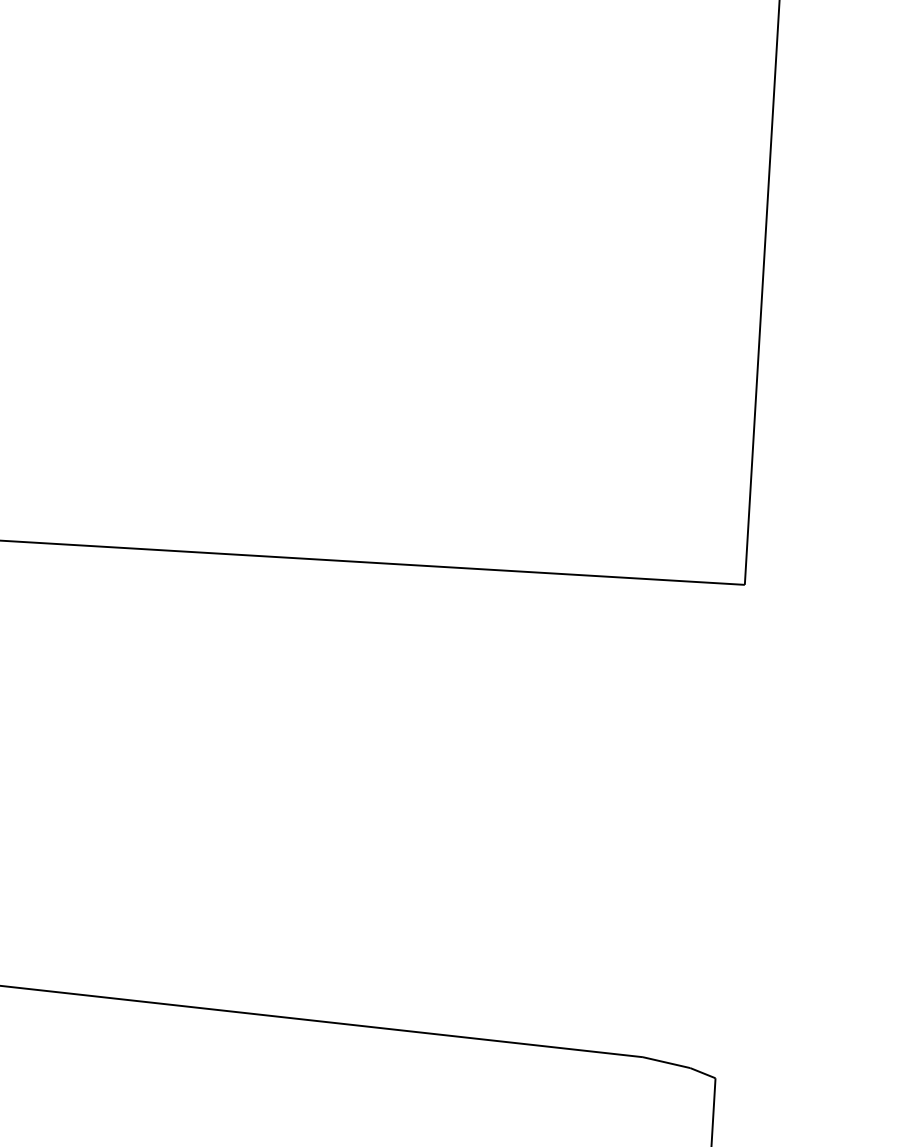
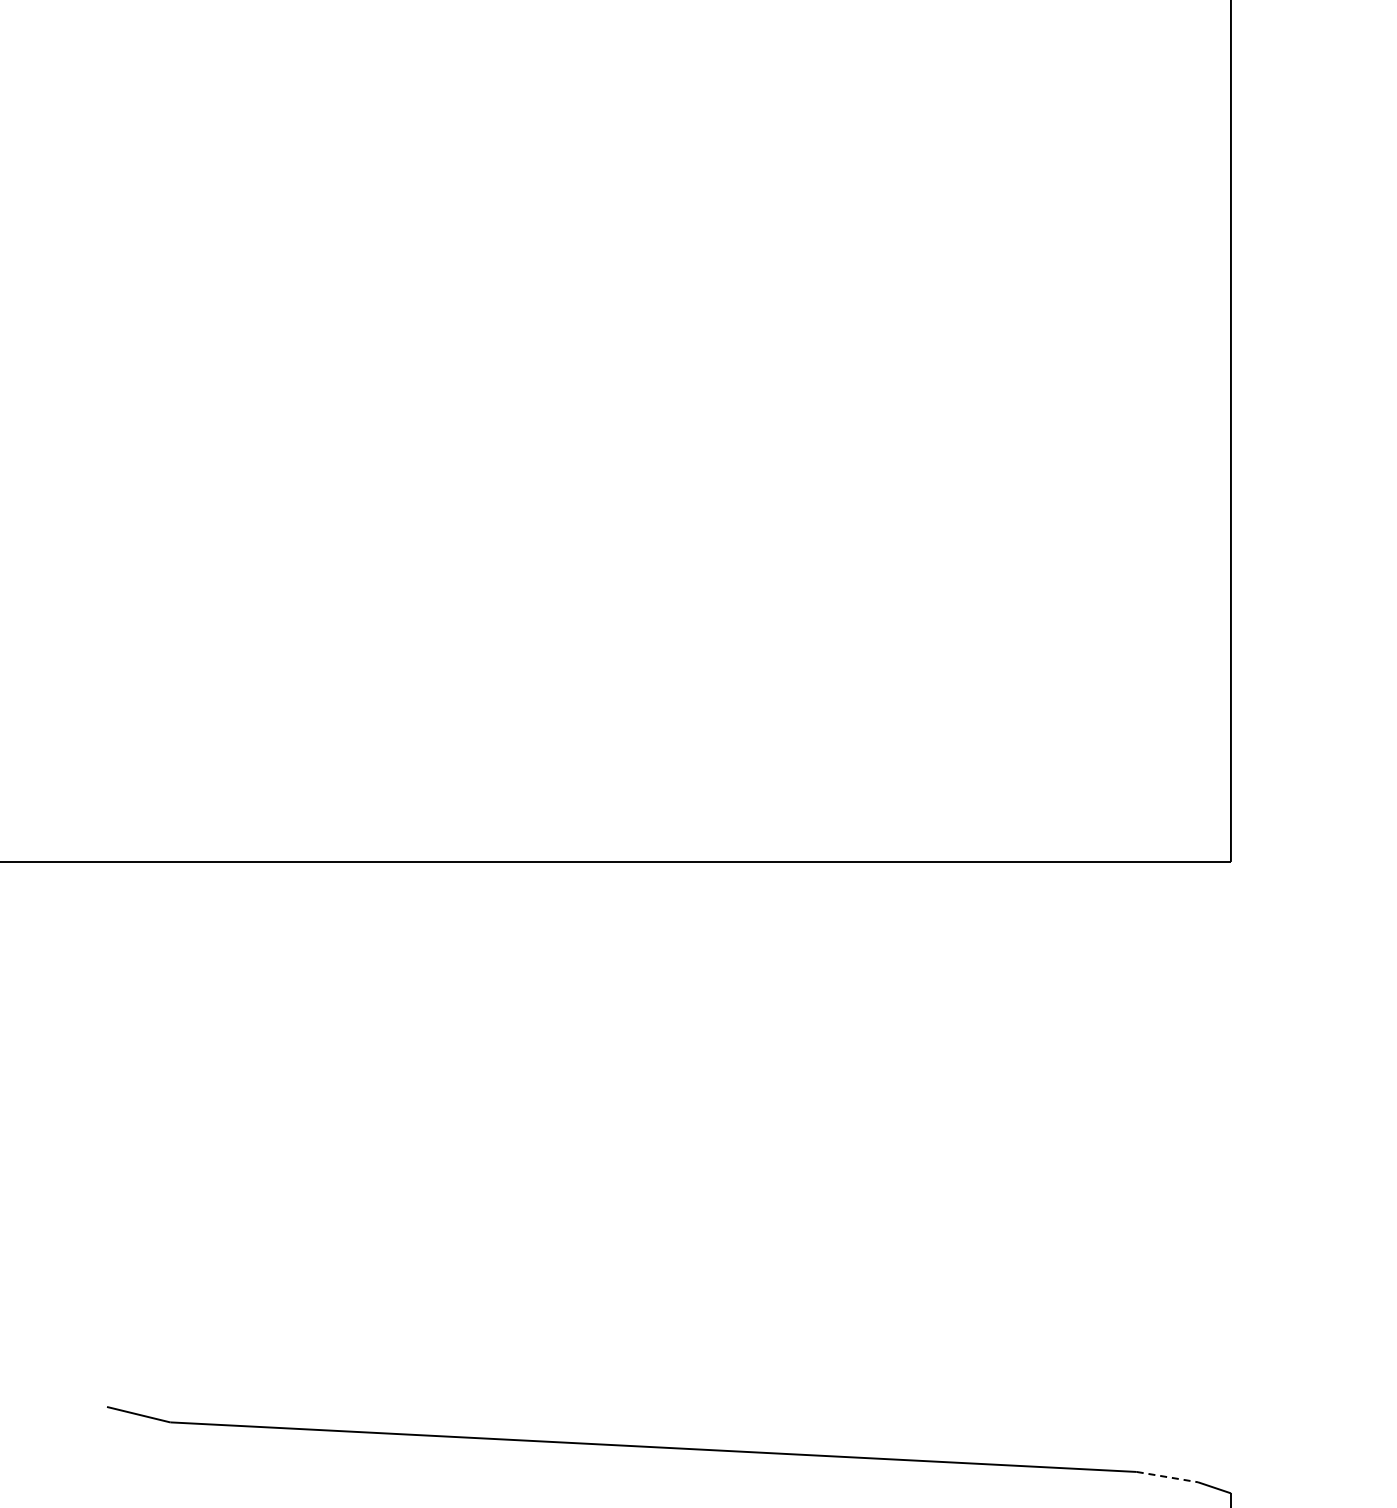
line: (666, 1062) -> (1167, 1477), solid -> dashed

